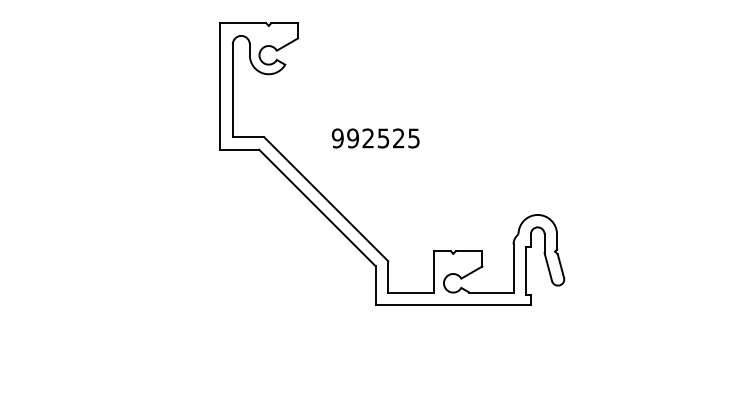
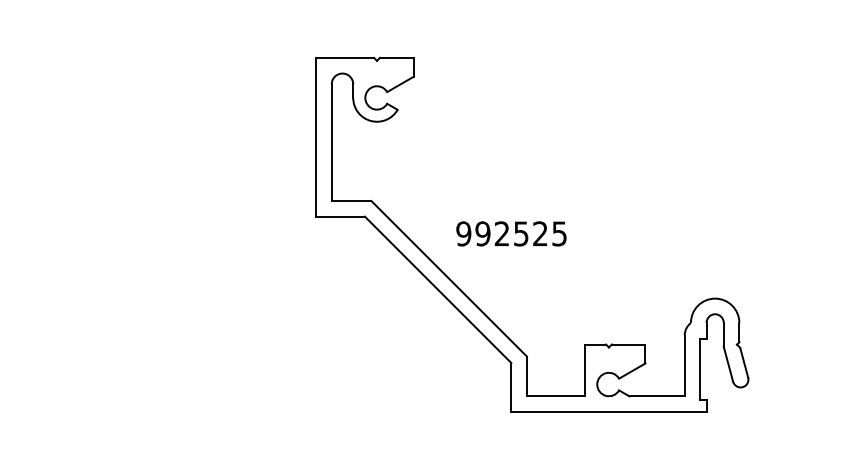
text: (375, 138) -> (511, 233), moved

